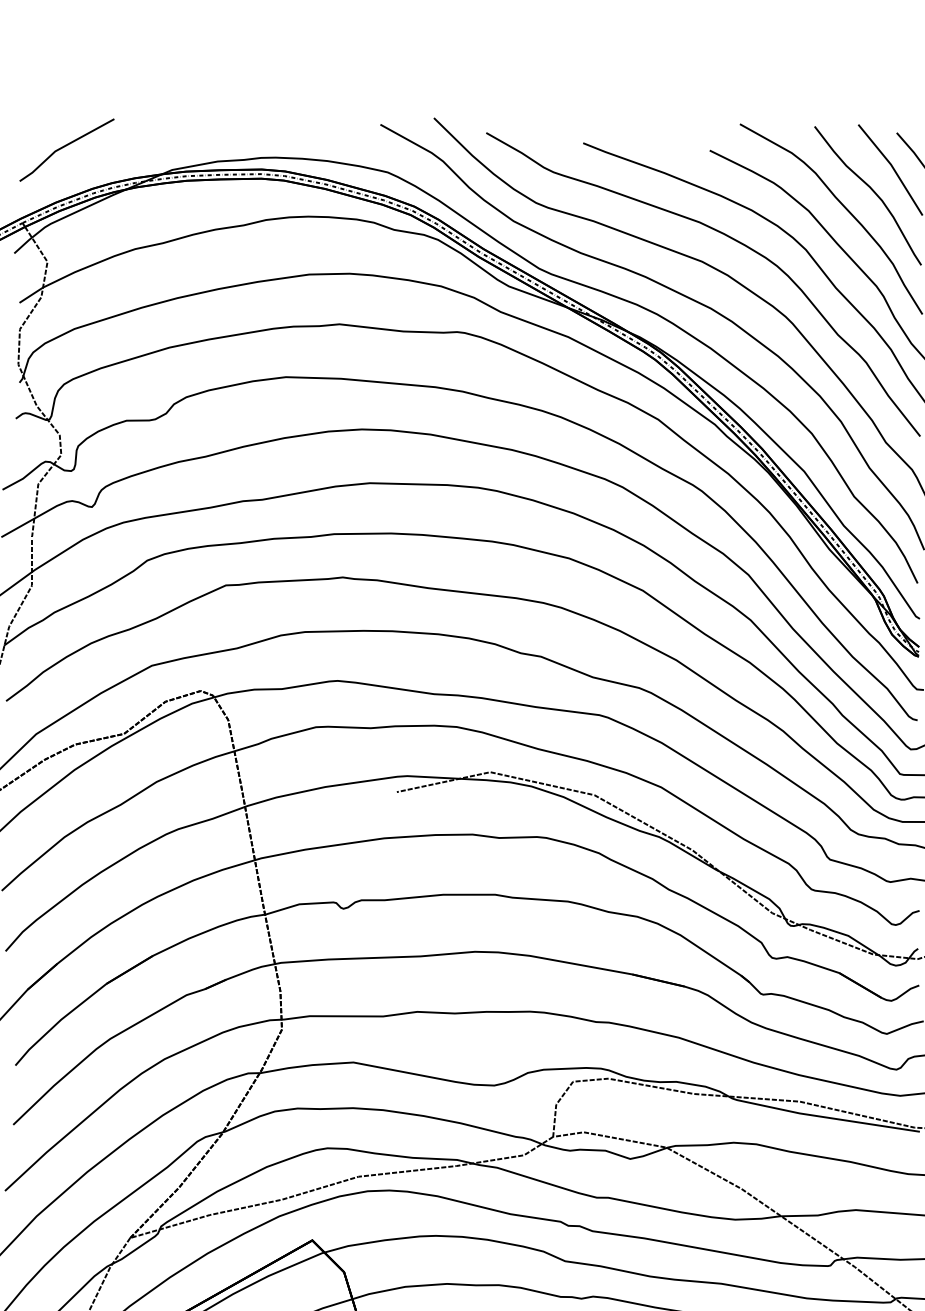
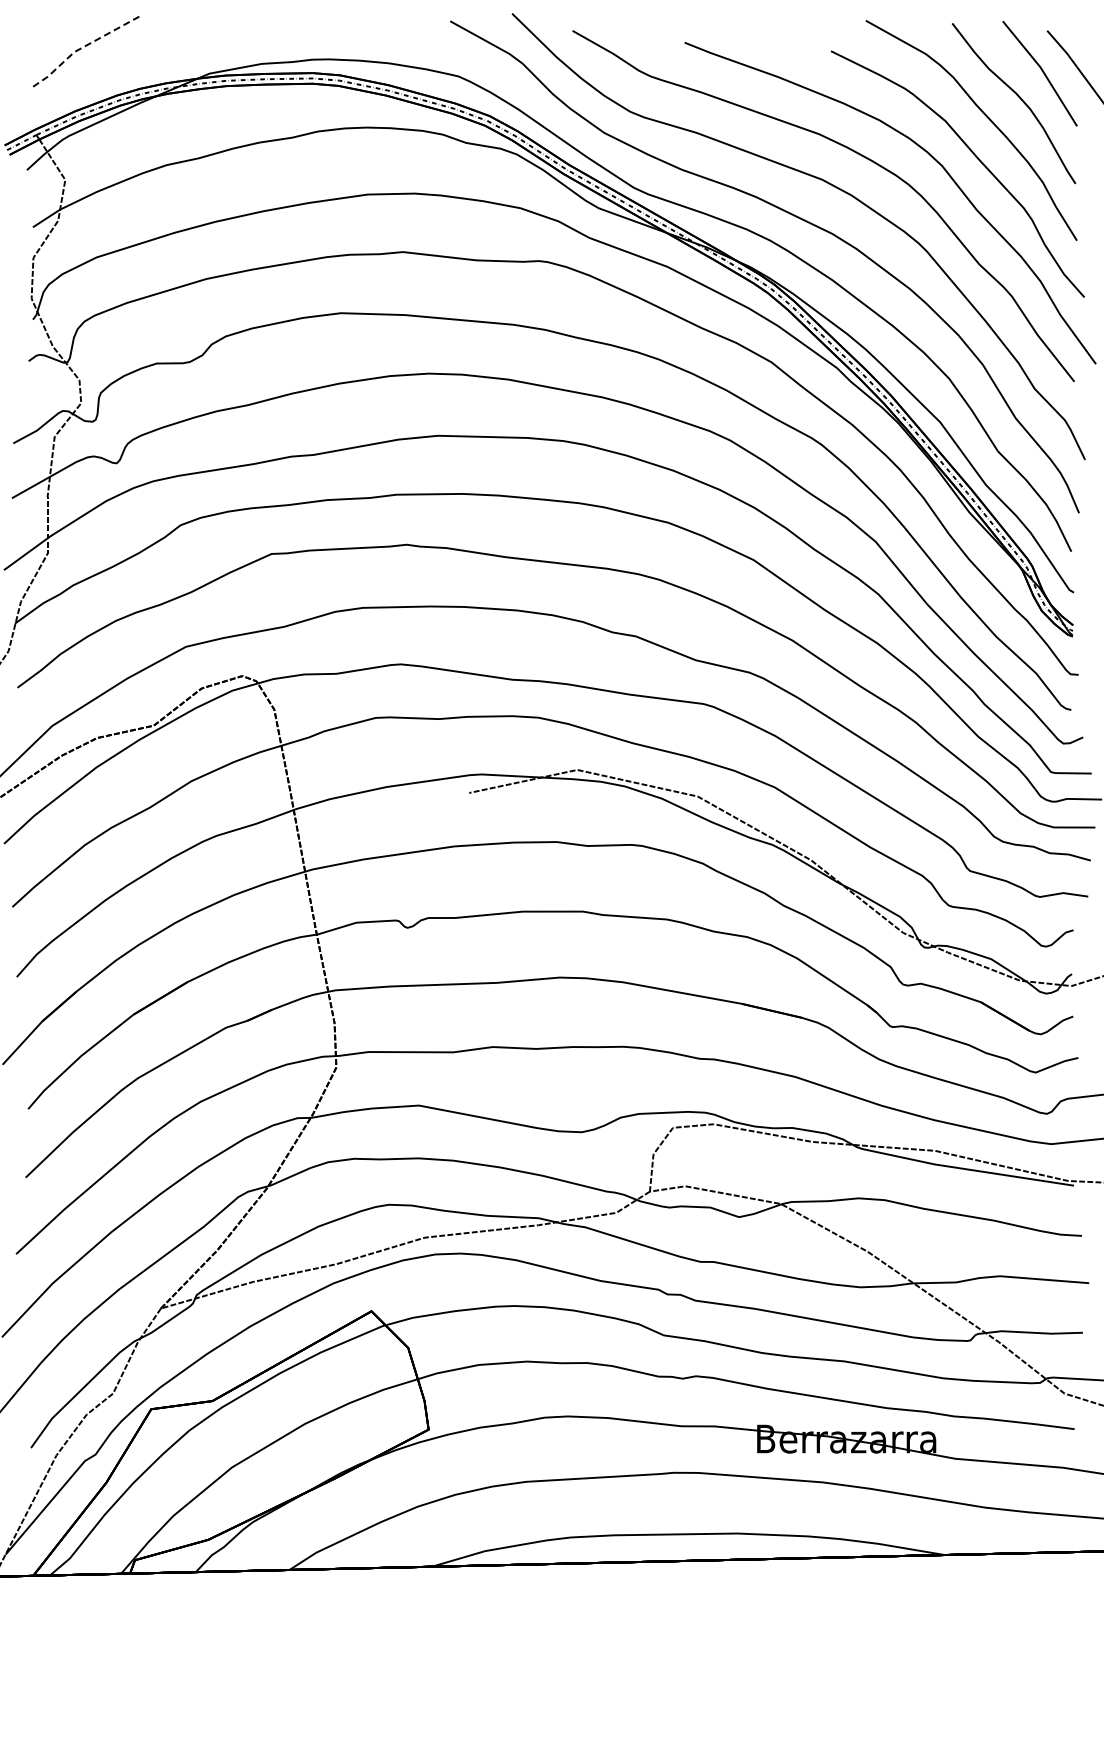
line: (63, 146) -> (83, 46), solid -> dashed

